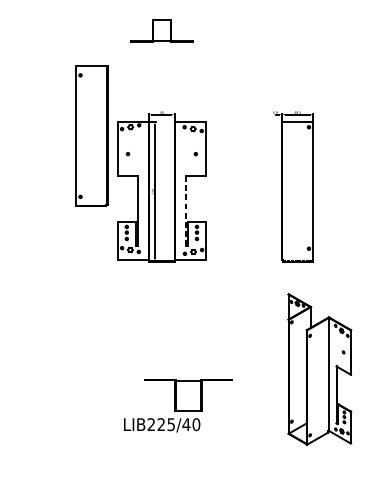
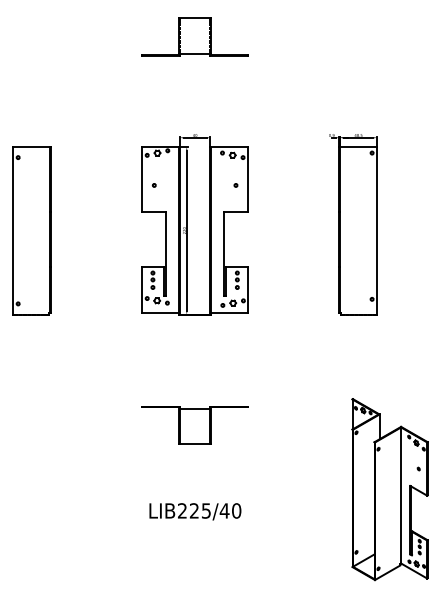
part: (161, 30) -> (194, 36), size x1.43
part: (91, 135) -> (31, 230), moved
line: (186, 211) -> (224, 254), dashed -> solid
part: (319, 369) -> (389, 489), moved
part: (187, 395) -> (194, 425), moved

